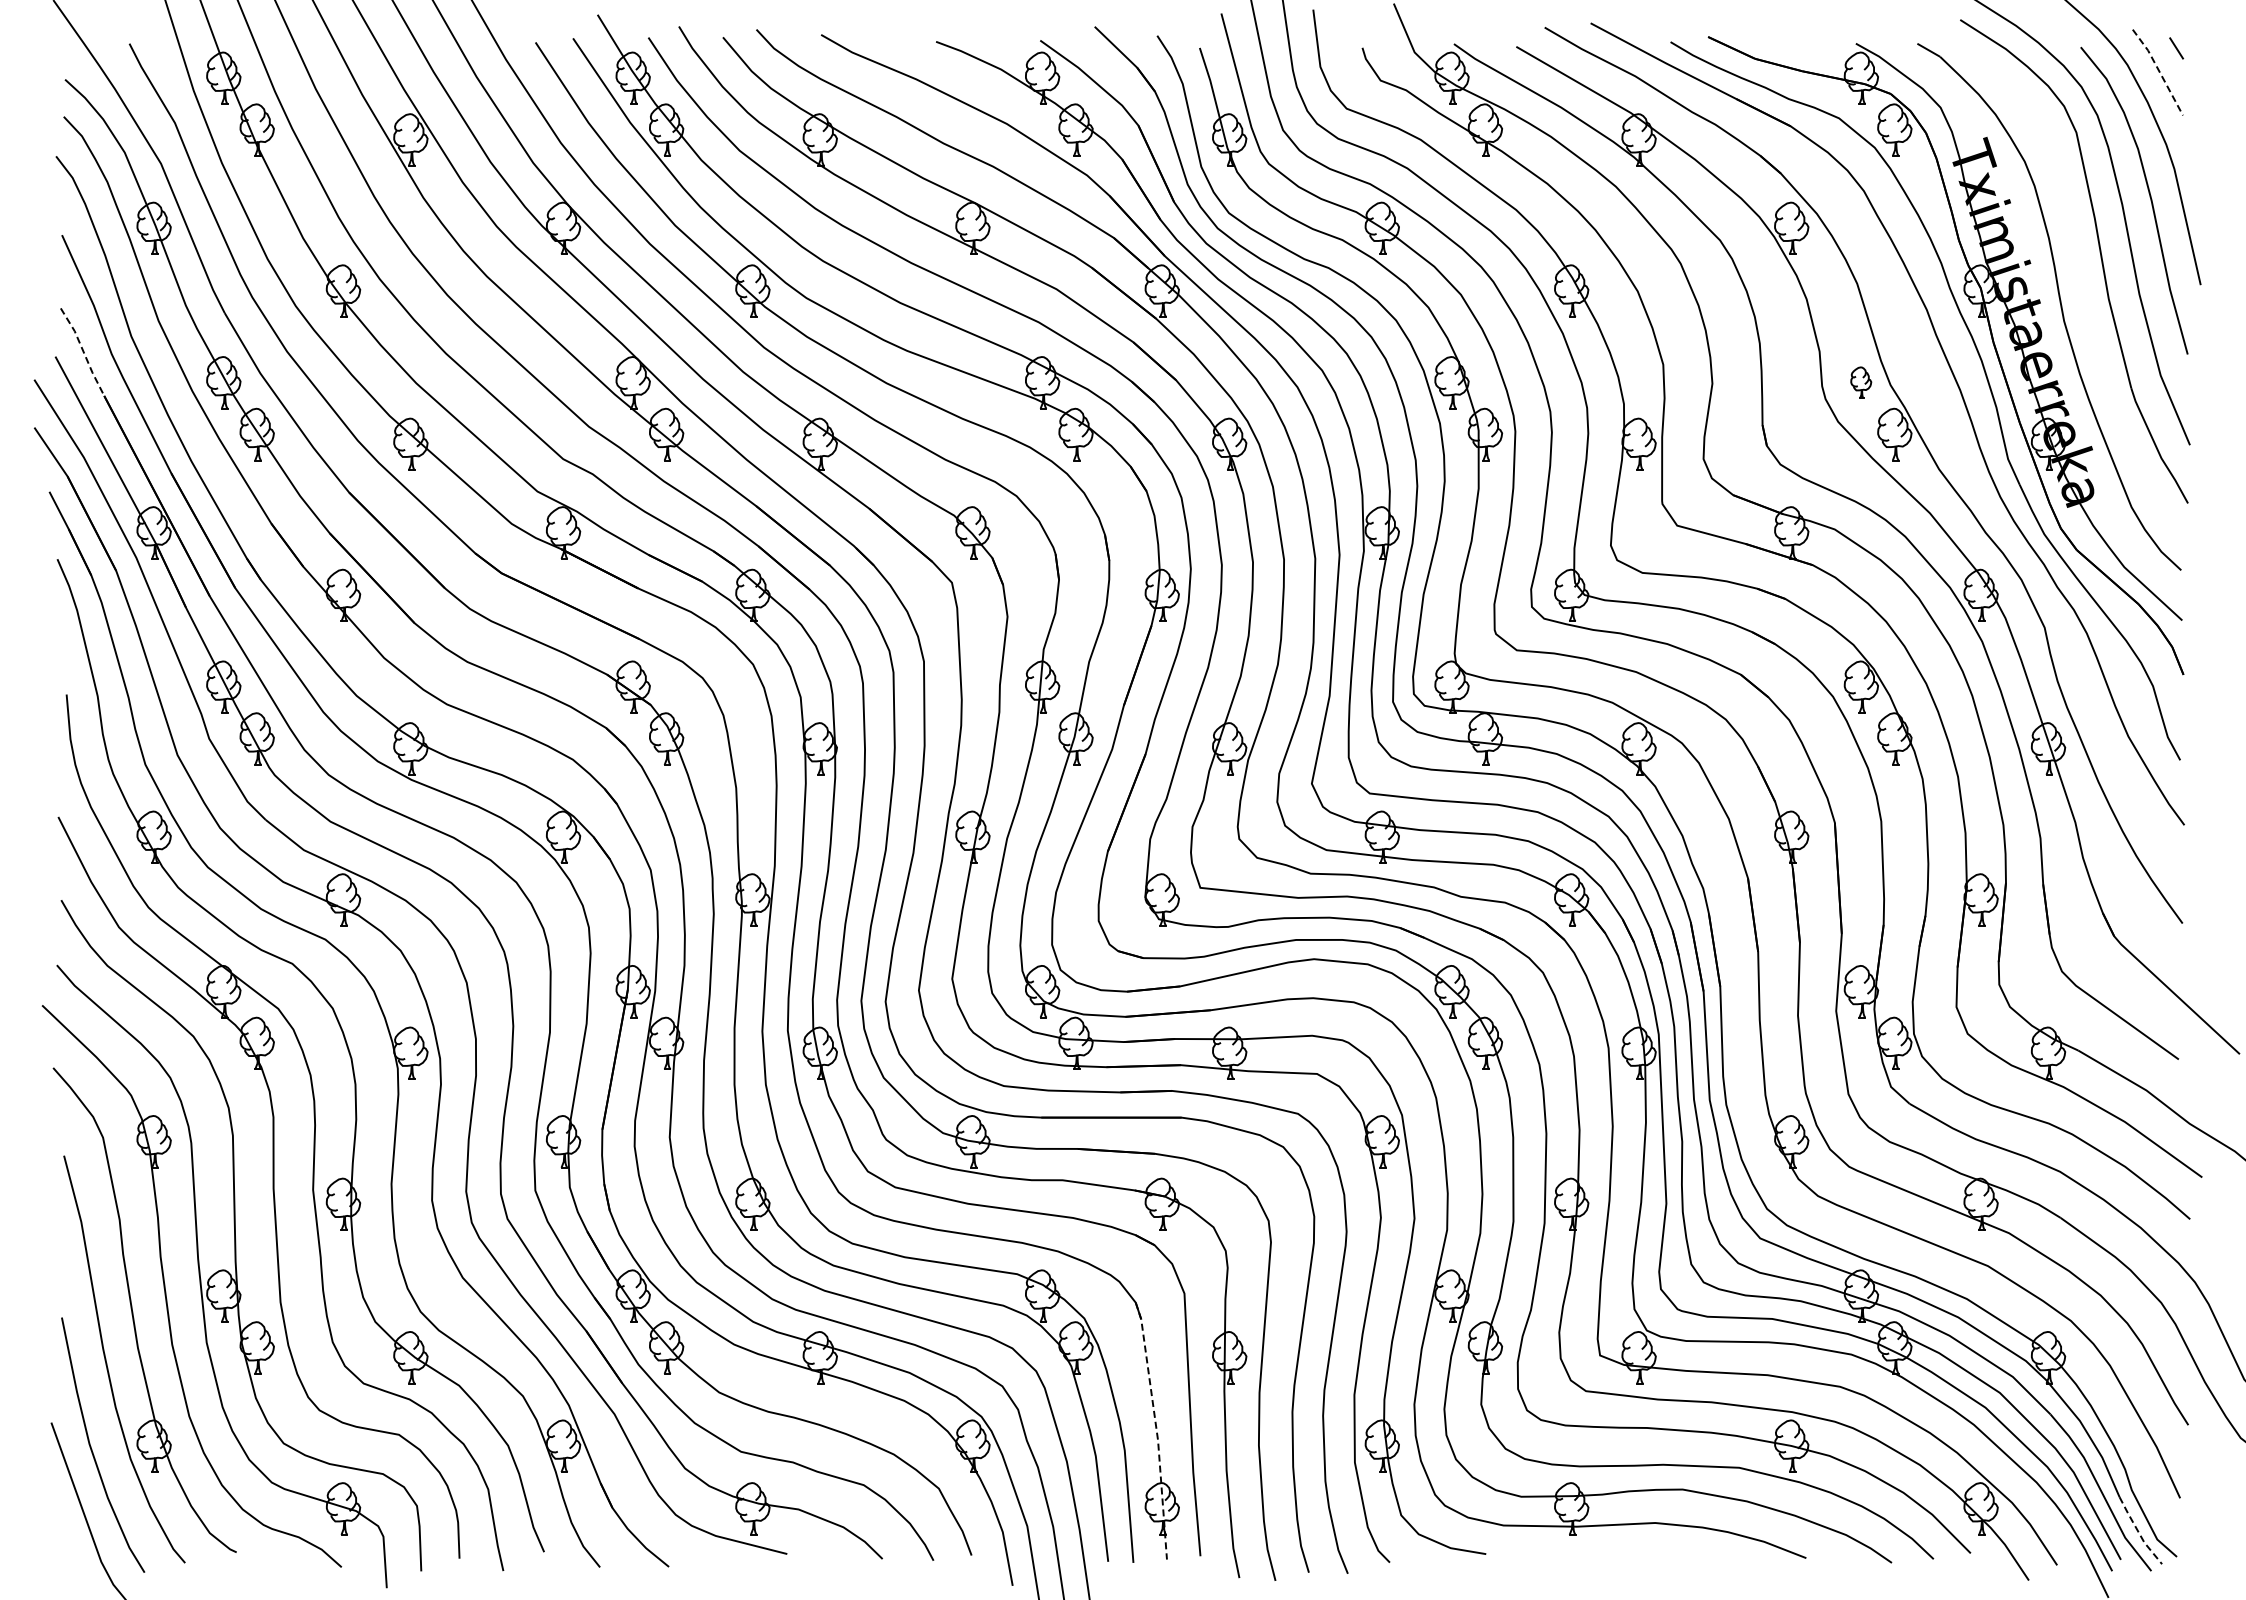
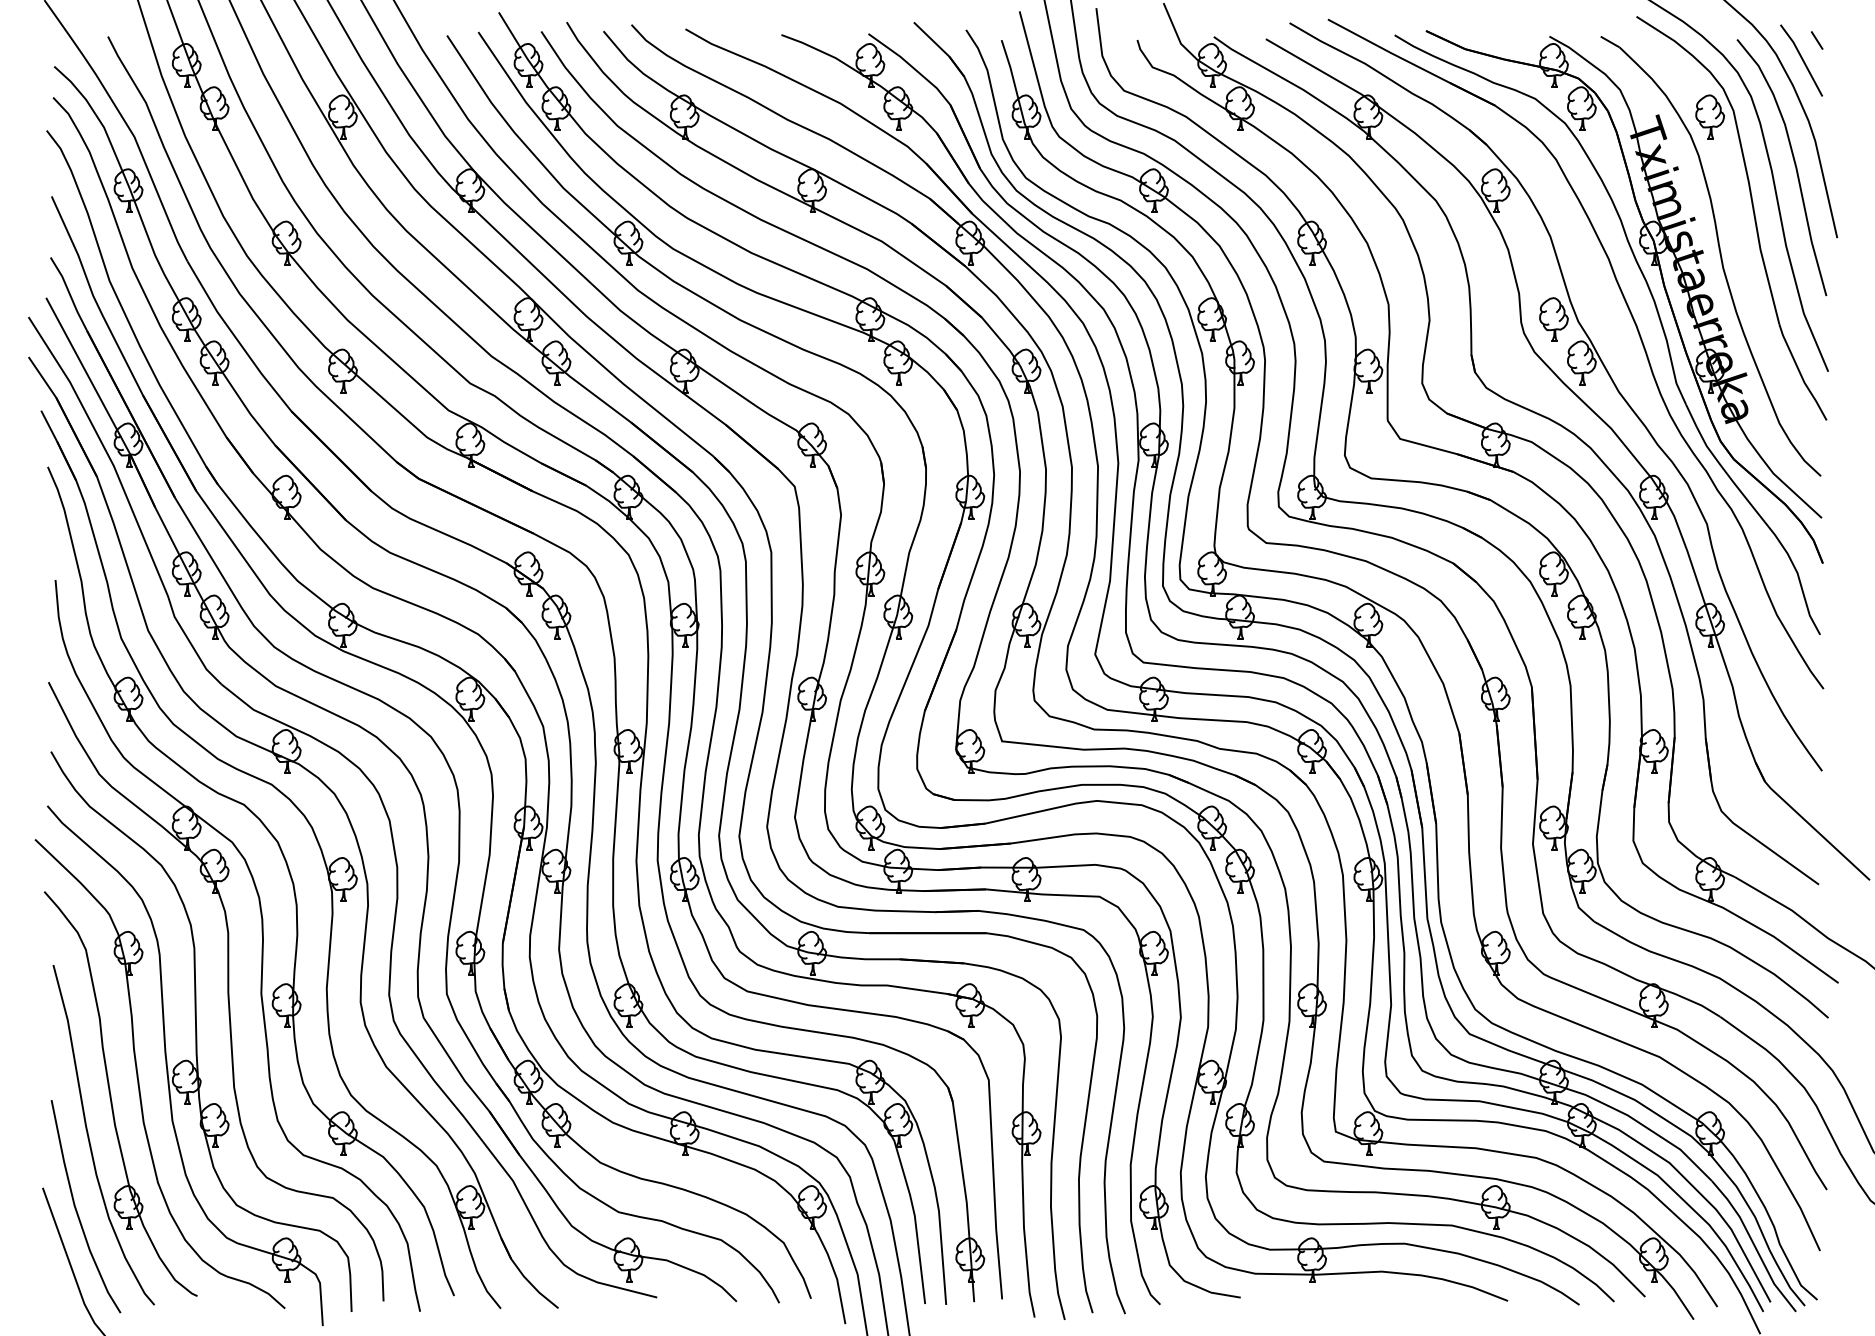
line: (2159, 71) -> (1802, 59), dashed -> solid
part: (2048, 139) -> (1710, 116), added
line: (83, 352) -> (69, 294), dashed -> solid
part: (1860, 382) -> (1553, 319), size x1.67
line: (1156, 1430) -> (965, 1194), dashed -> solid
line: (2138, 1532) -> (1785, 1279), dashed -> solid

